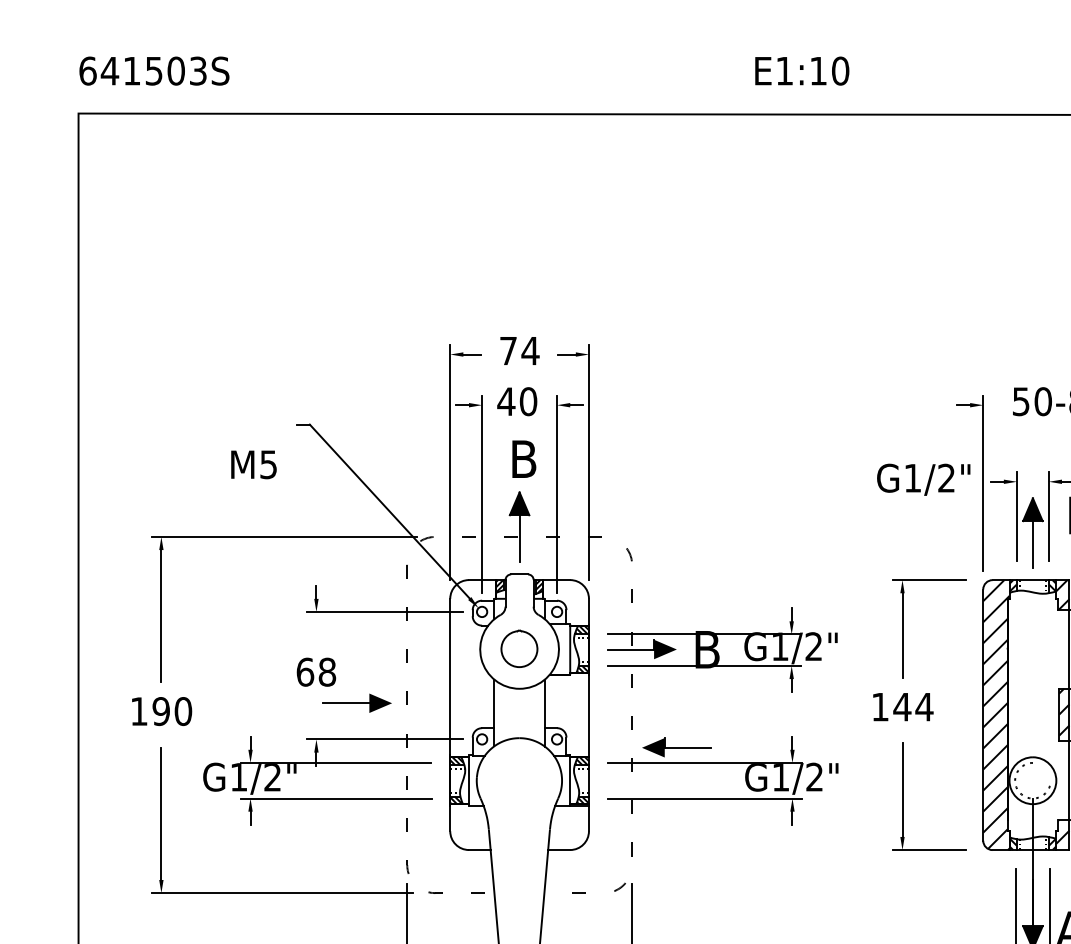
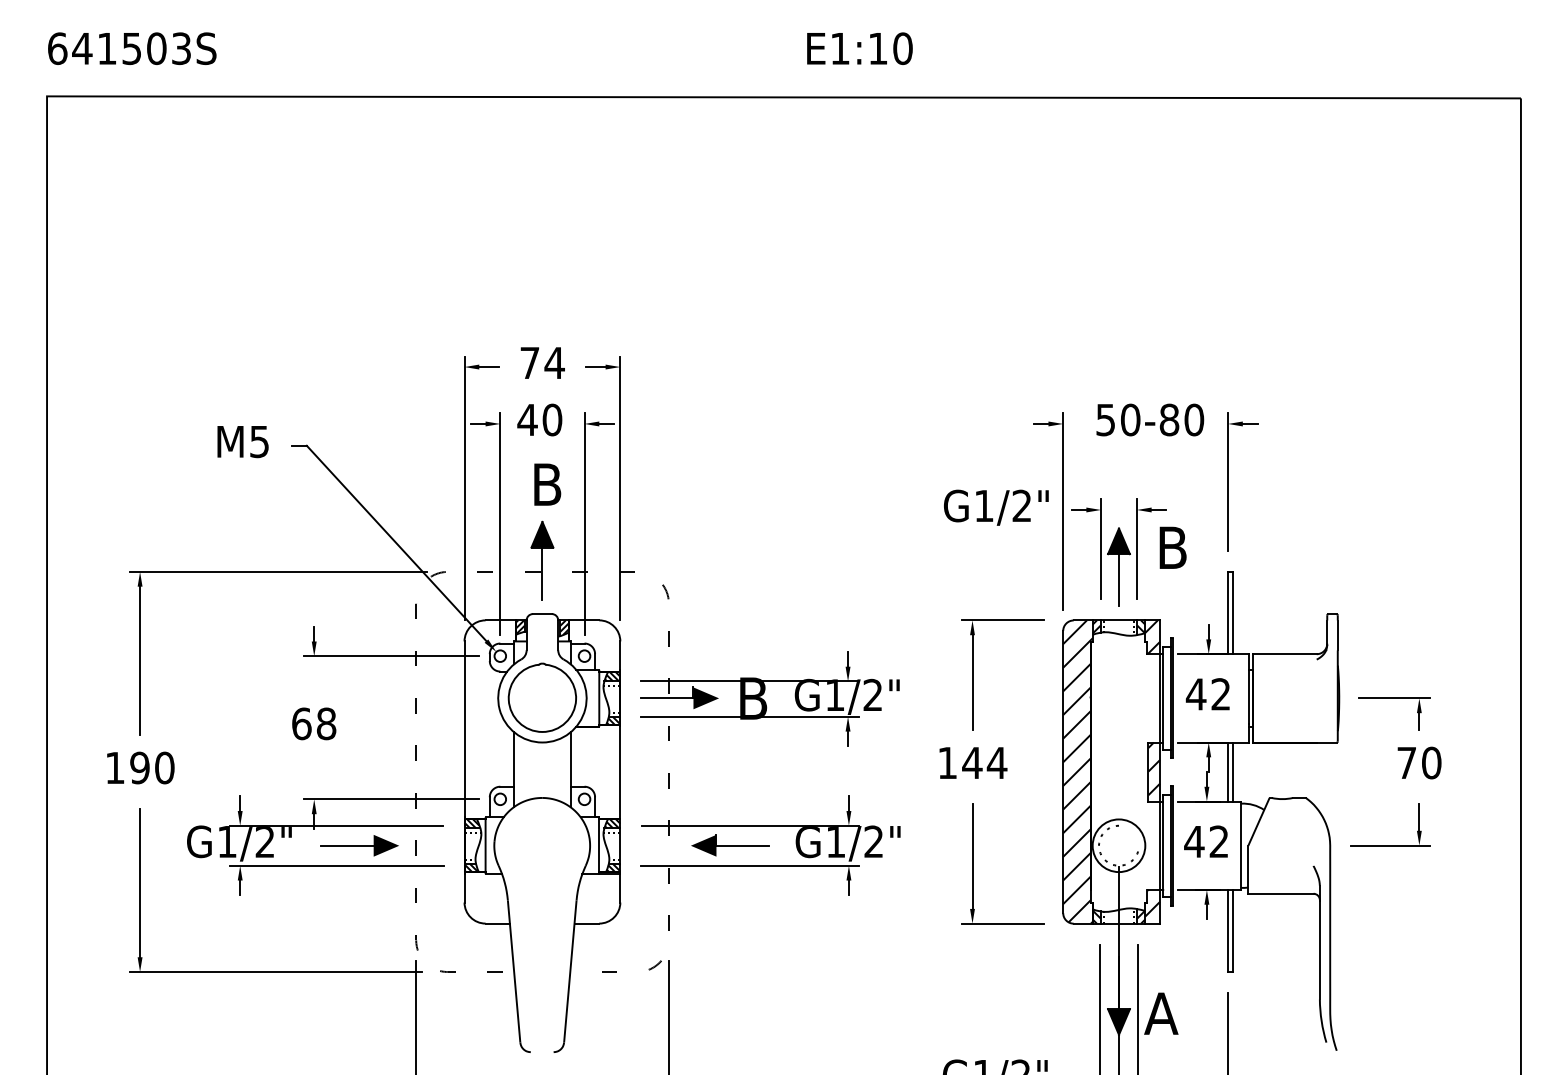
text: (253, 465) -> (242, 442), moved
part: (518, 648) -> (541, 697), size x1.67
part: (356, 703) -> (359, 845), moved
part: (677, 747) -> (730, 845), moved

